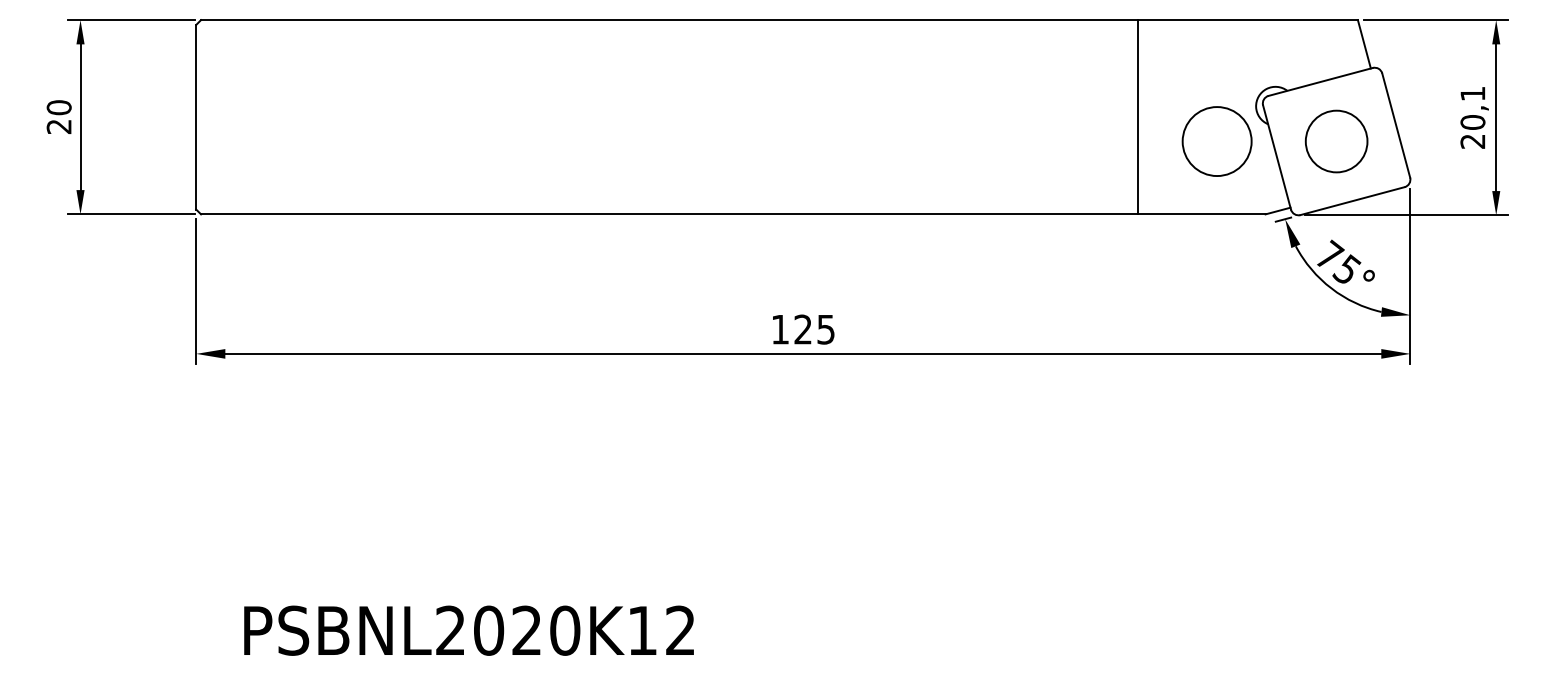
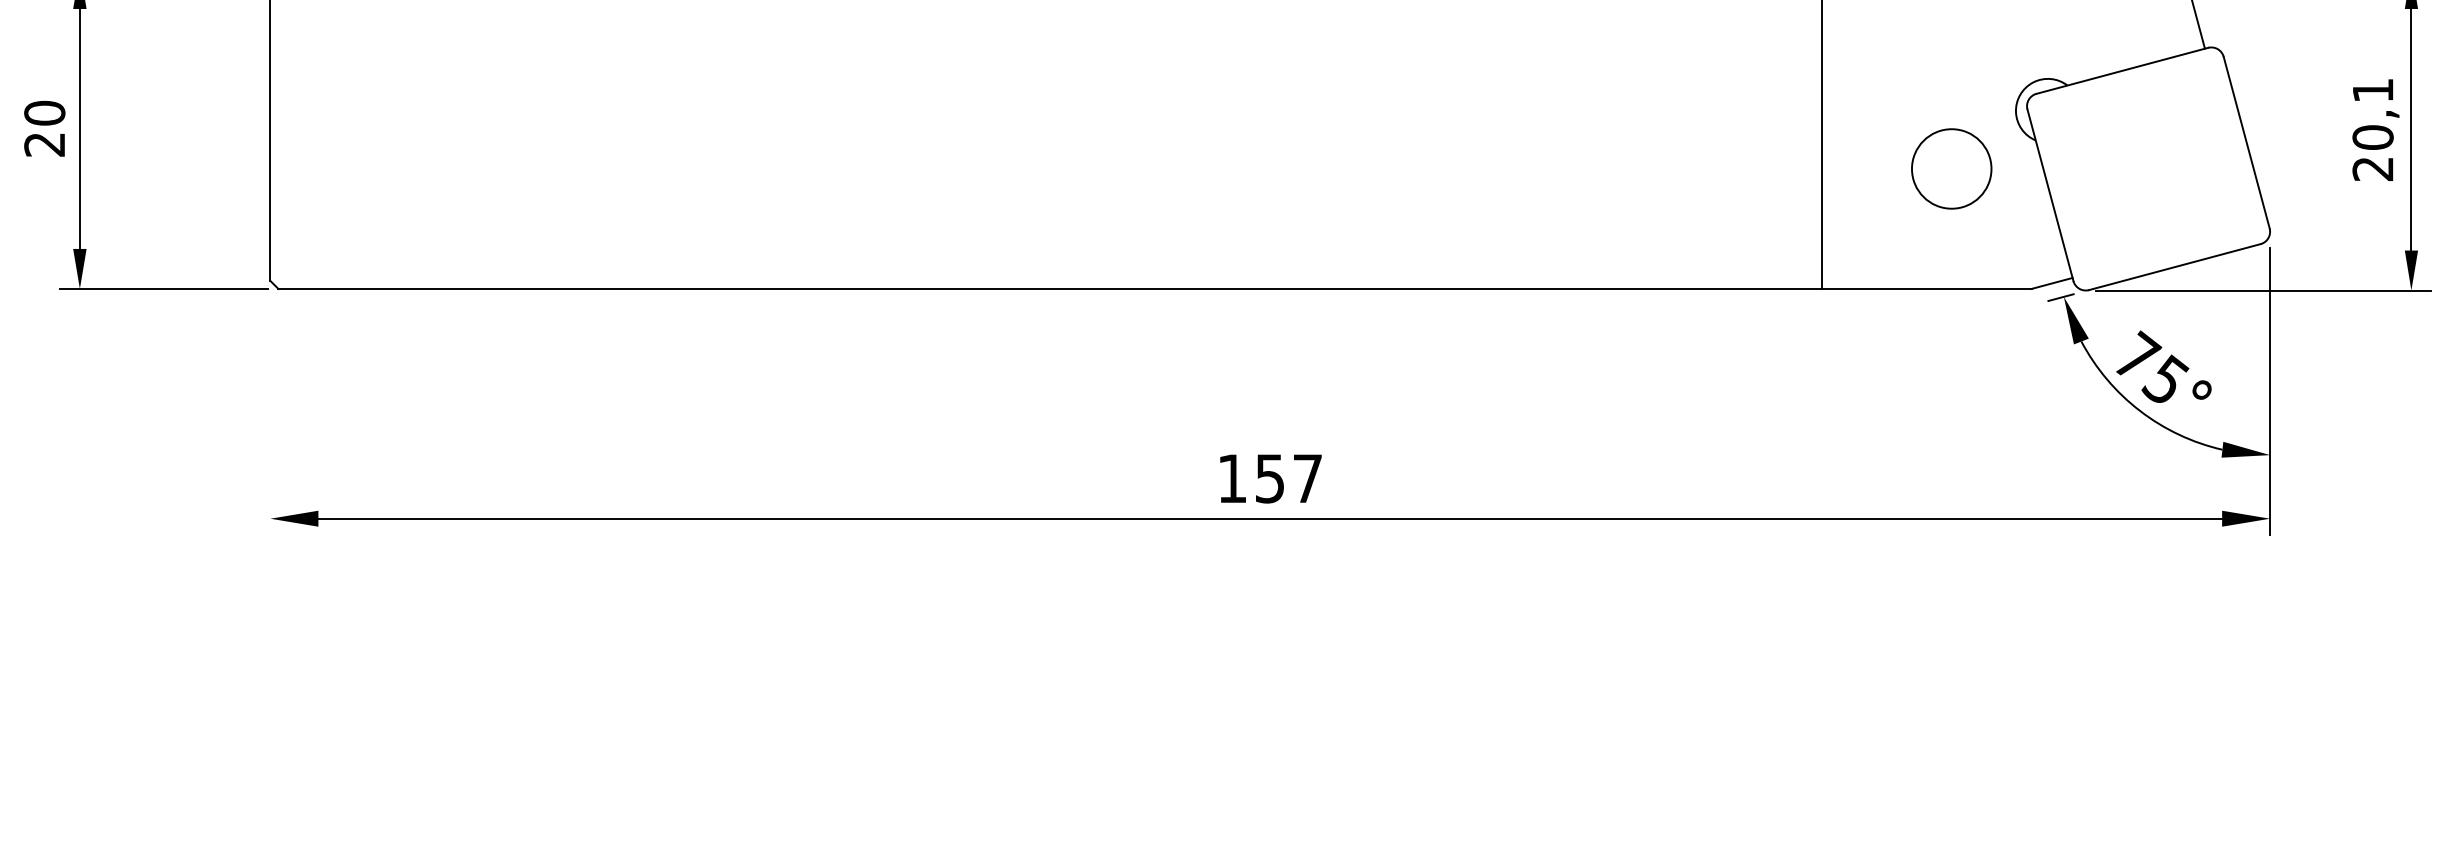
circle: (1216, 141) -> (1950, 168), size x0.7
circle: (1336, 141) -> (2148, 168), removed
line: (196, 291) -> (270, 415), removed
text: (814, 329) -> (1288, 478), 125 -> 157

